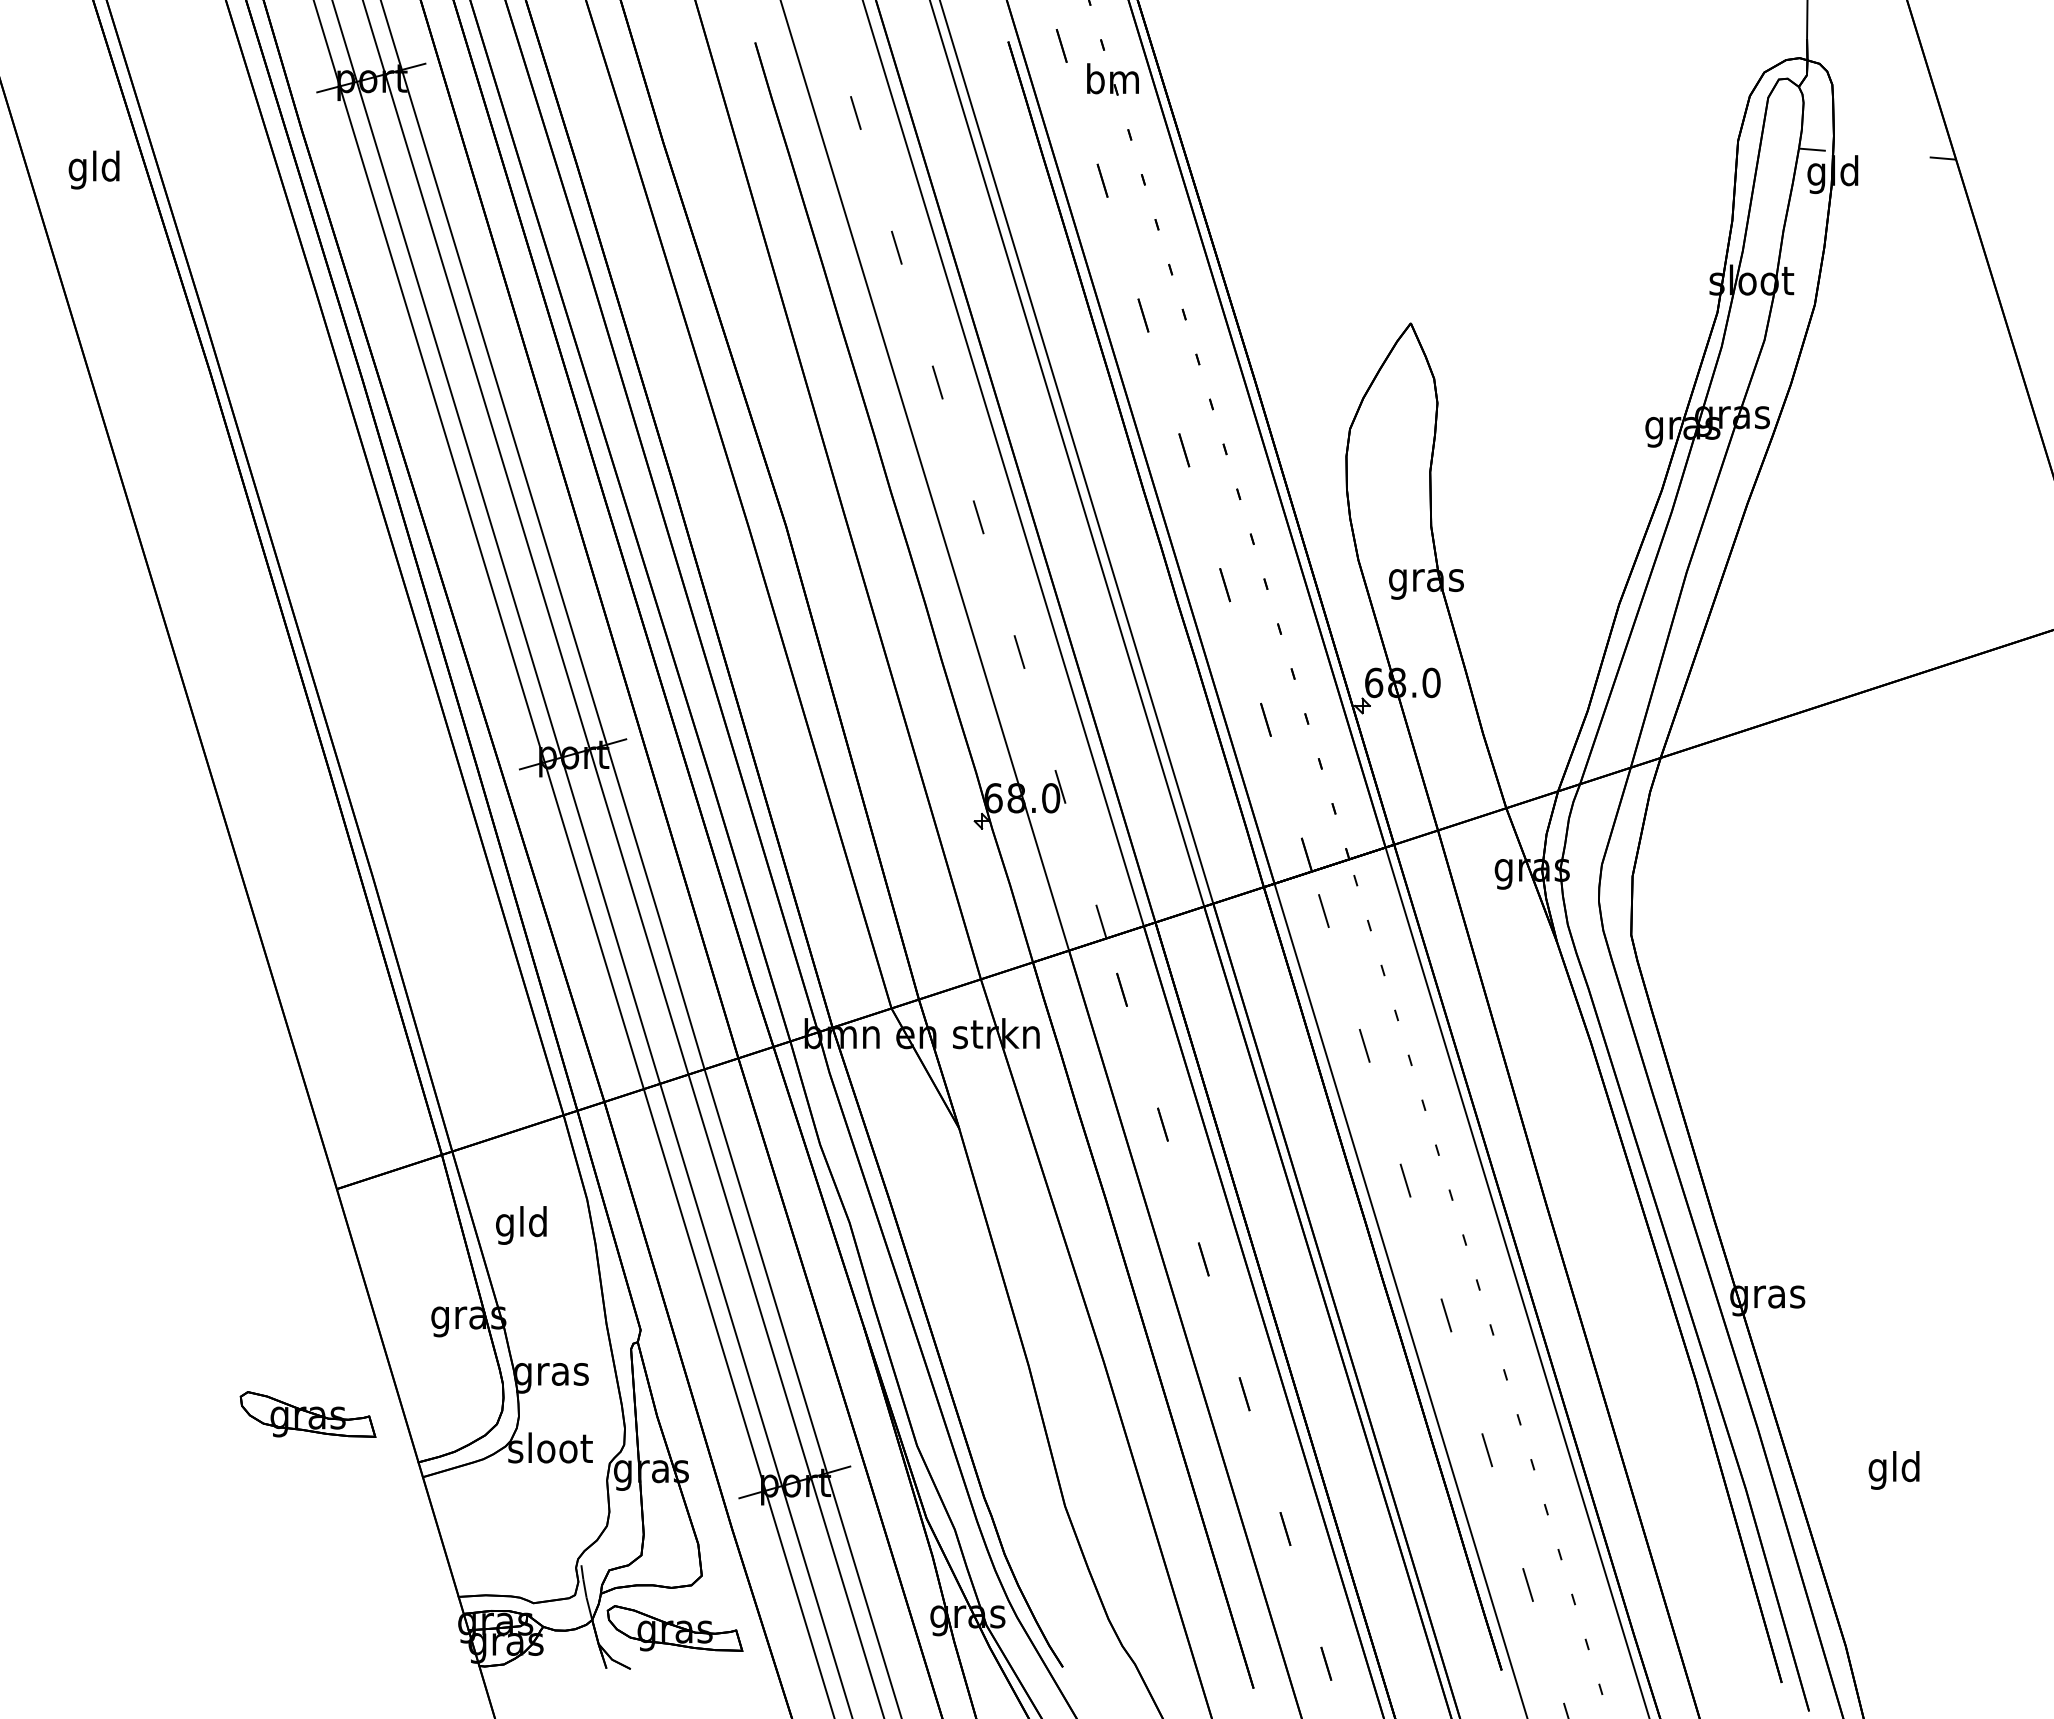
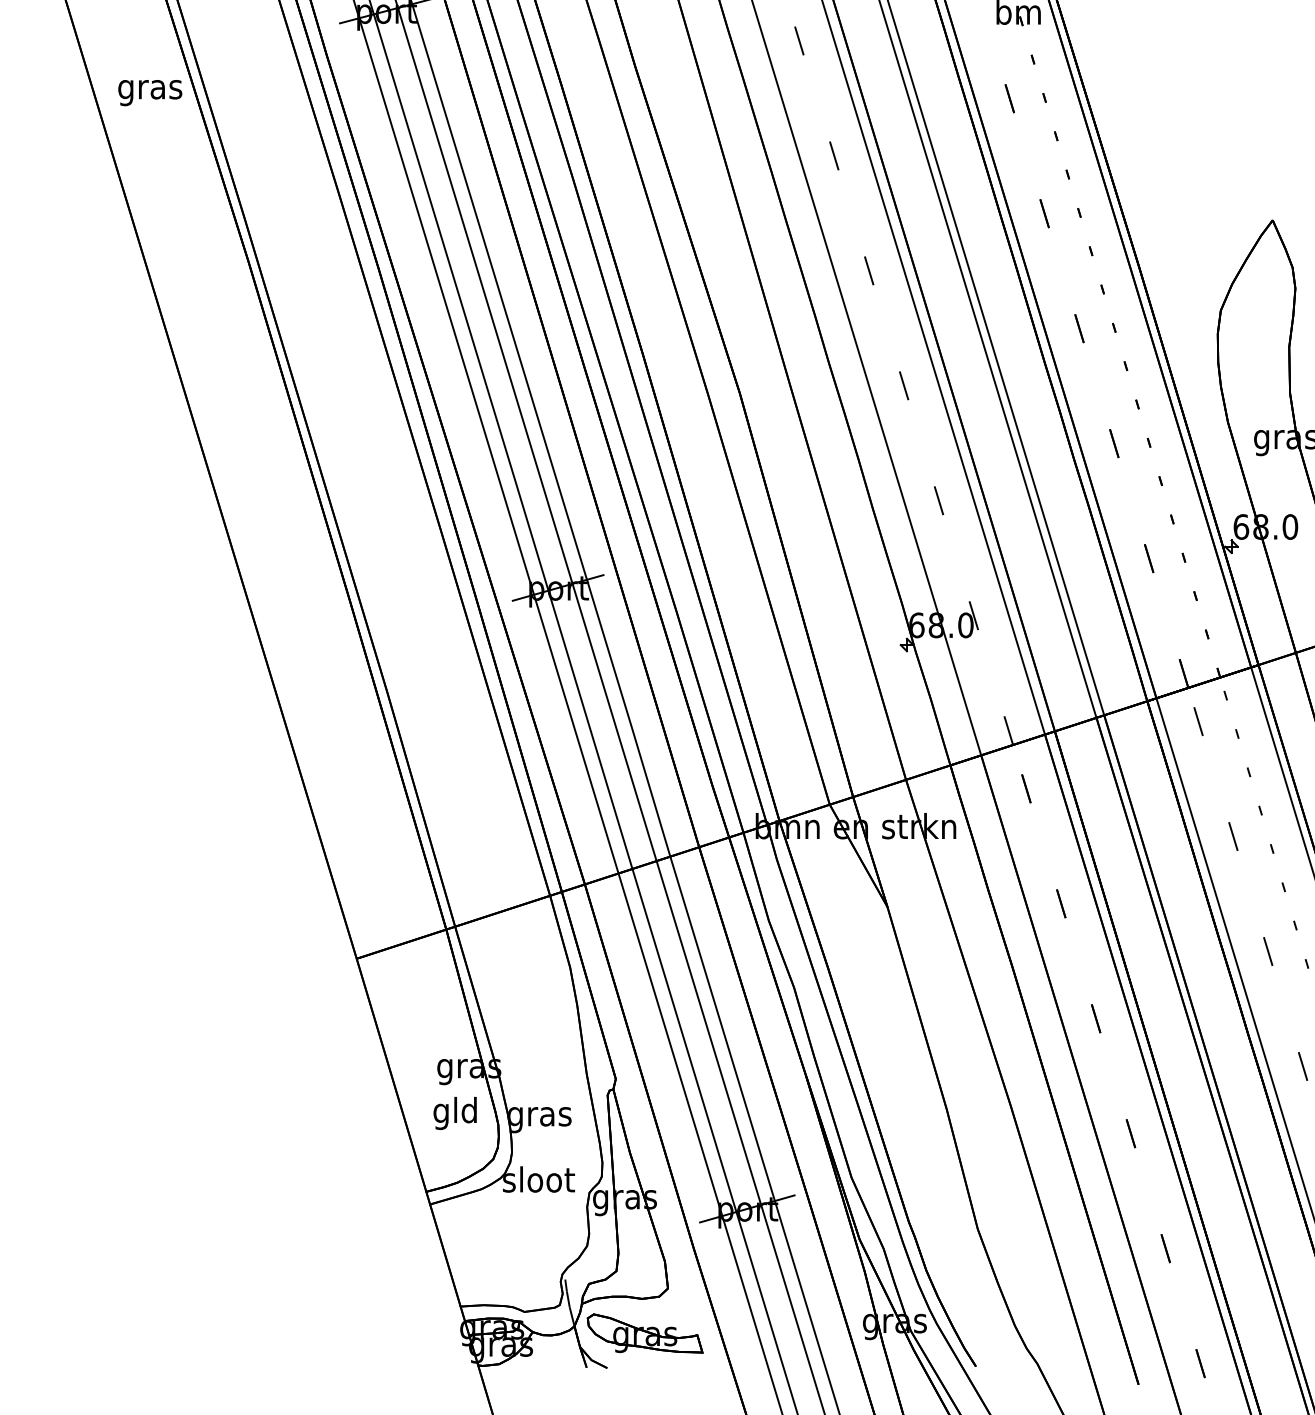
text: (94, 169) -> (149, 89), gld -> gras
text: (521, 1225) -> (455, 1113), moved
part: (307, 1414) -> (331, 1150), removed

